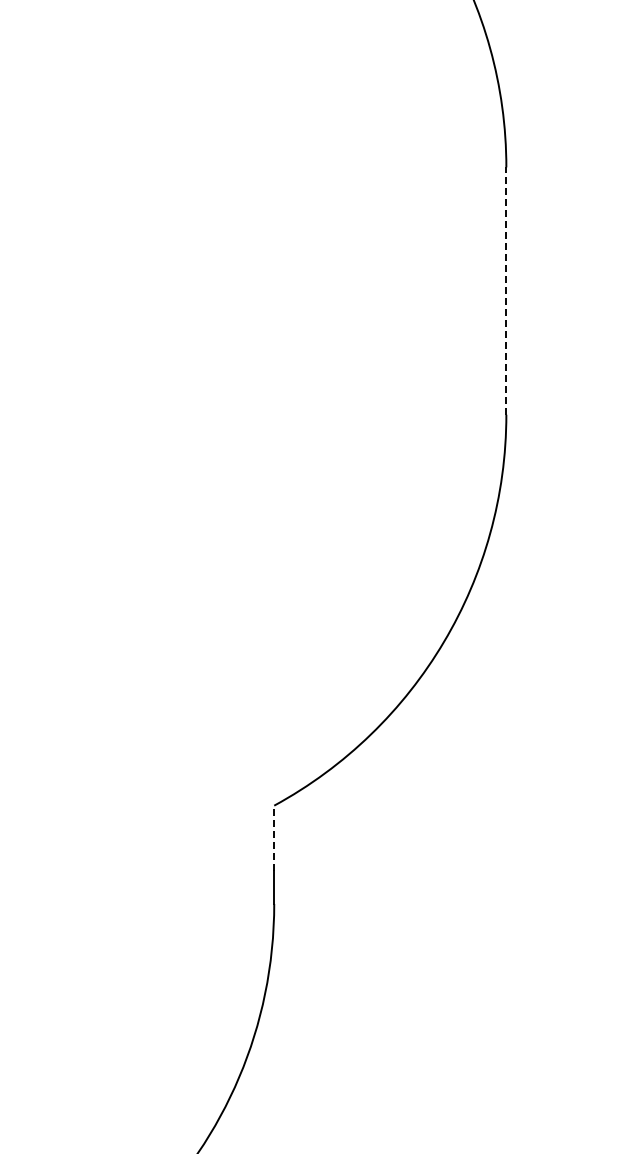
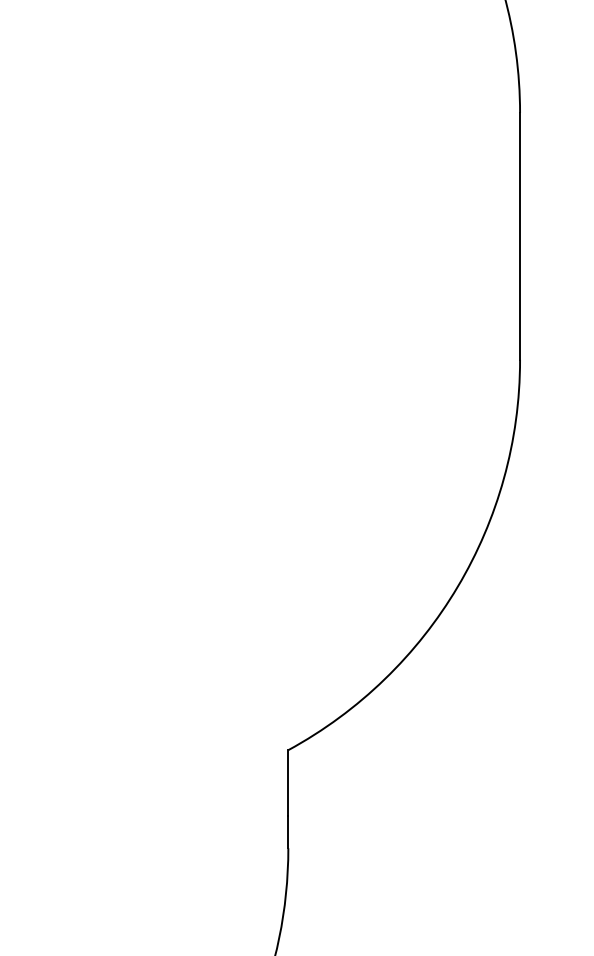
line: (506, 291) -> (520, 236), dashed -> solid
line: (274, 838) -> (288, 782), dashed -> solid

